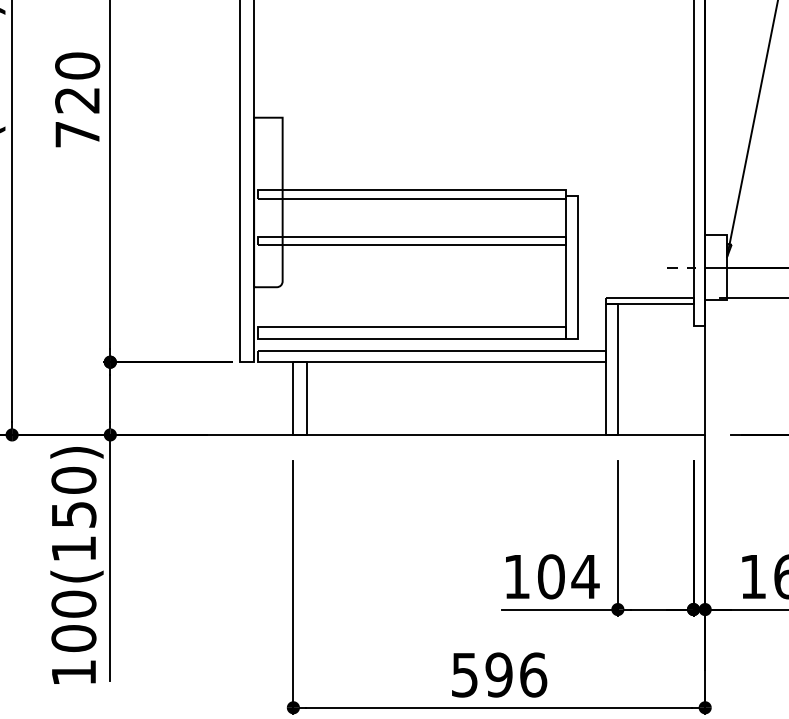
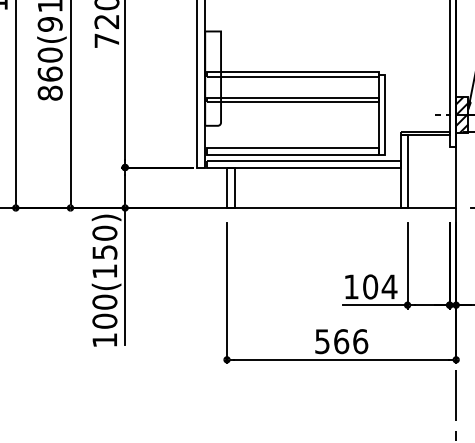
hatch: (716, 266) -> (462, 114), added
text: (499, 674) -> (341, 341), 596 -> 566

